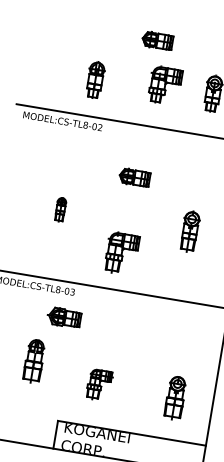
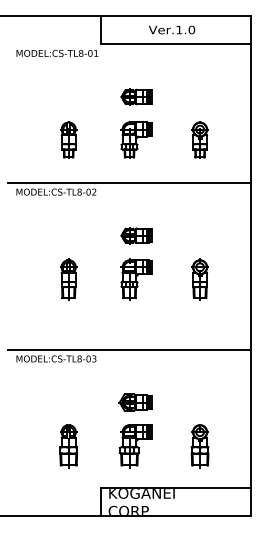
part: (95, 79) -> (68, 139), moved
part: (165, 85) -> (136, 139), moved
part: (60, 209) -> (68, 279), size x1.67
part: (121, 253) -> (136, 279), moved
part: (64, 317) -> (135, 402), moved
part: (33, 361) -> (68, 446), moved
part: (98, 385) -> (135, 446), size x1.43
part: (174, 398) -> (199, 446), moved

